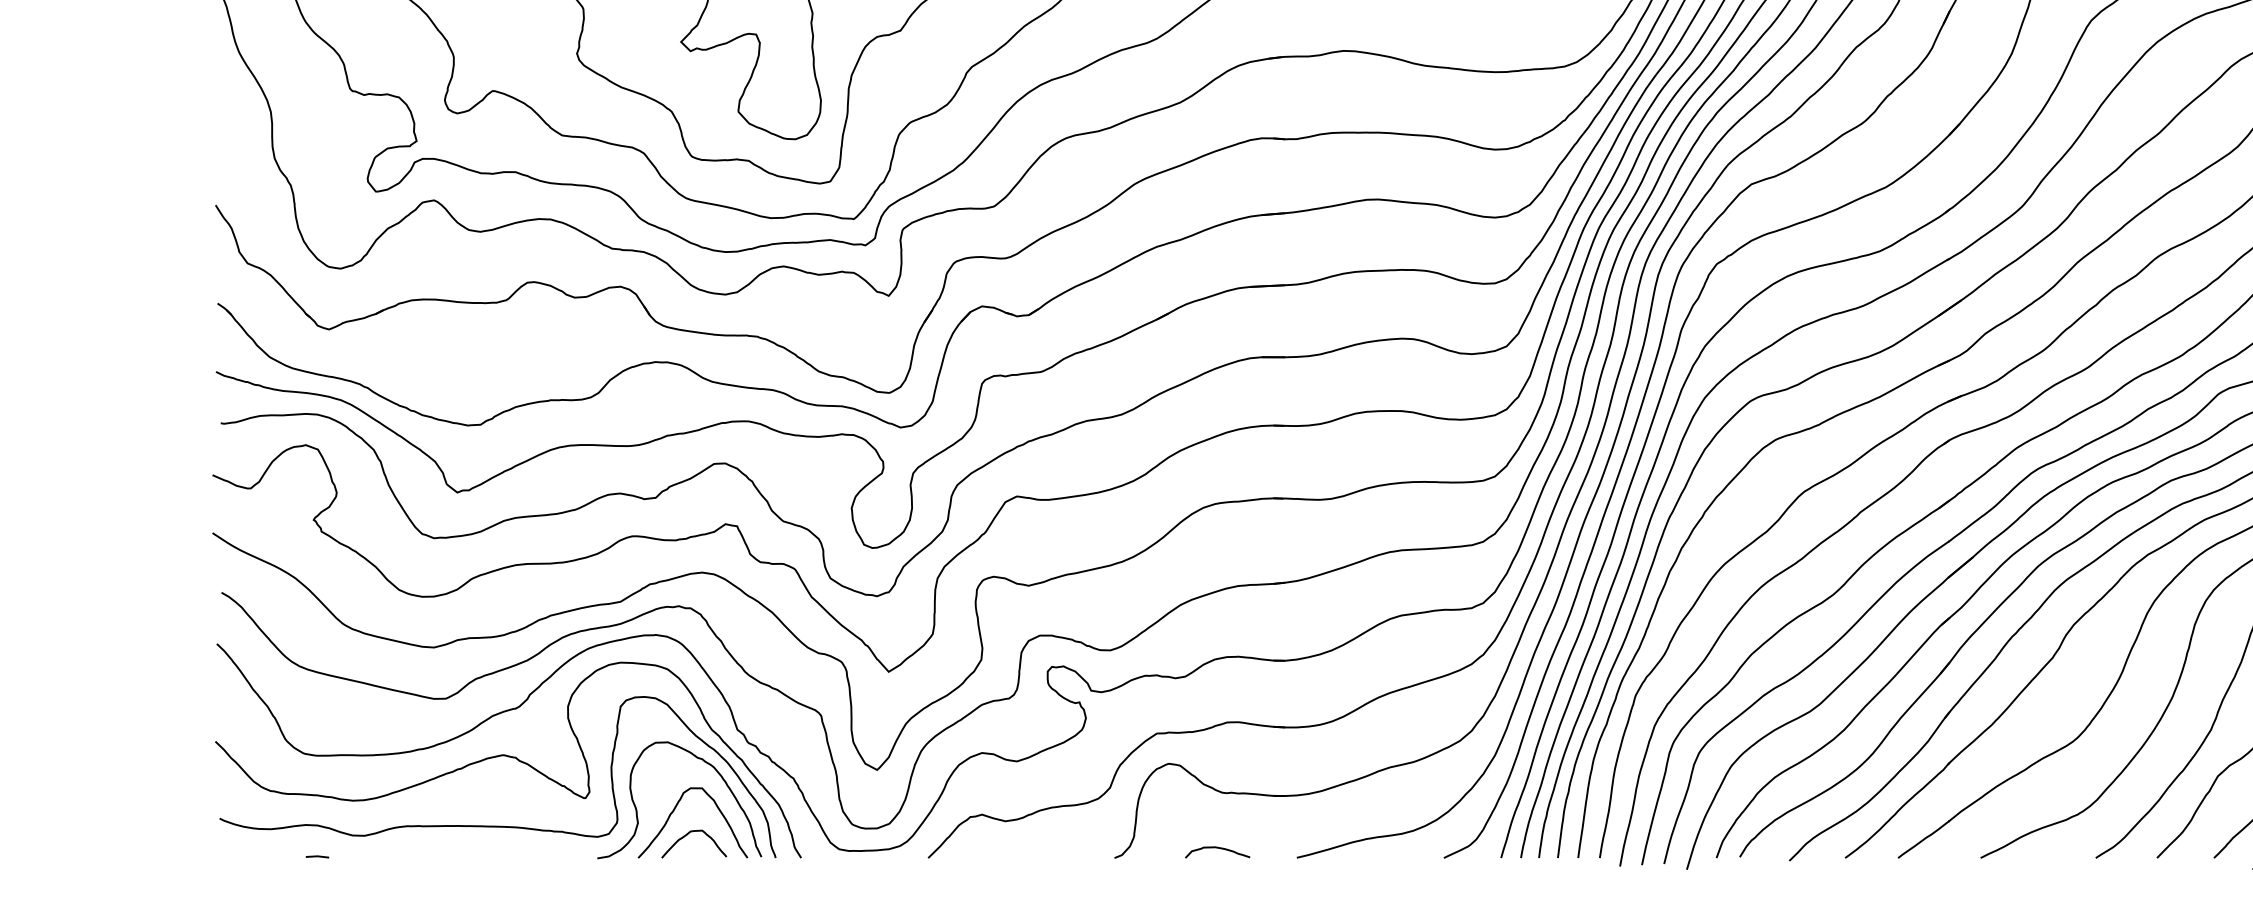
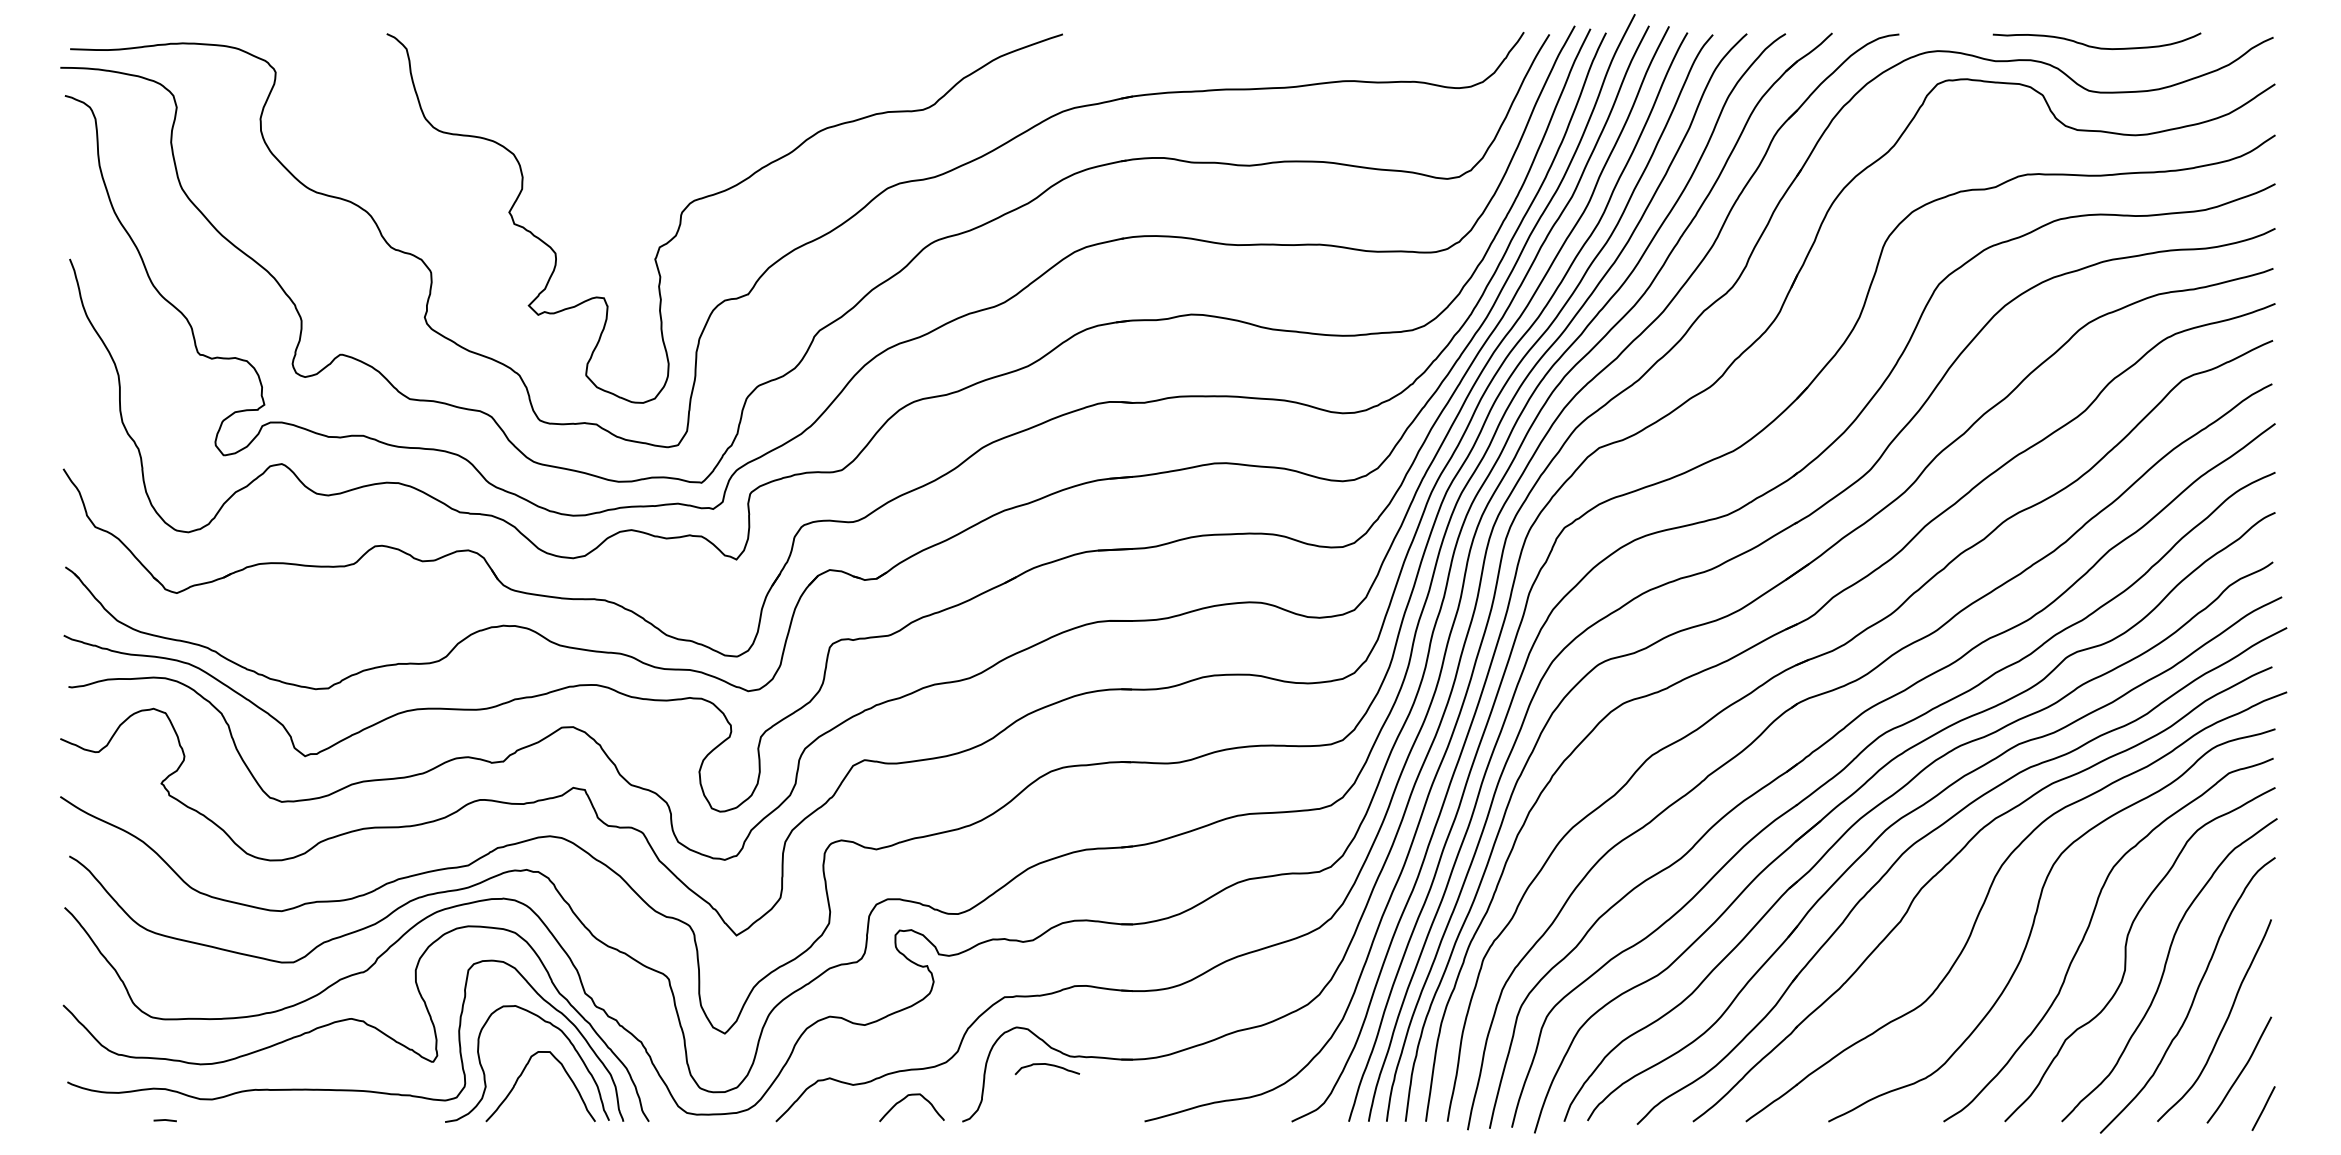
curve: (686, 835) -> (904, 1099), moved
curve: (1216, 848) -> (1046, 1065), moved

